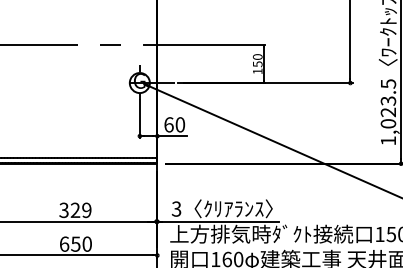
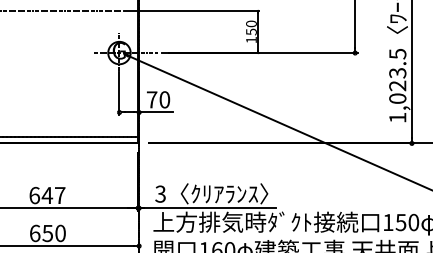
text: (168, 124) -> (151, 99), 60 -> 70
text: (75, 210) -> (47, 195), 329 -> 647

